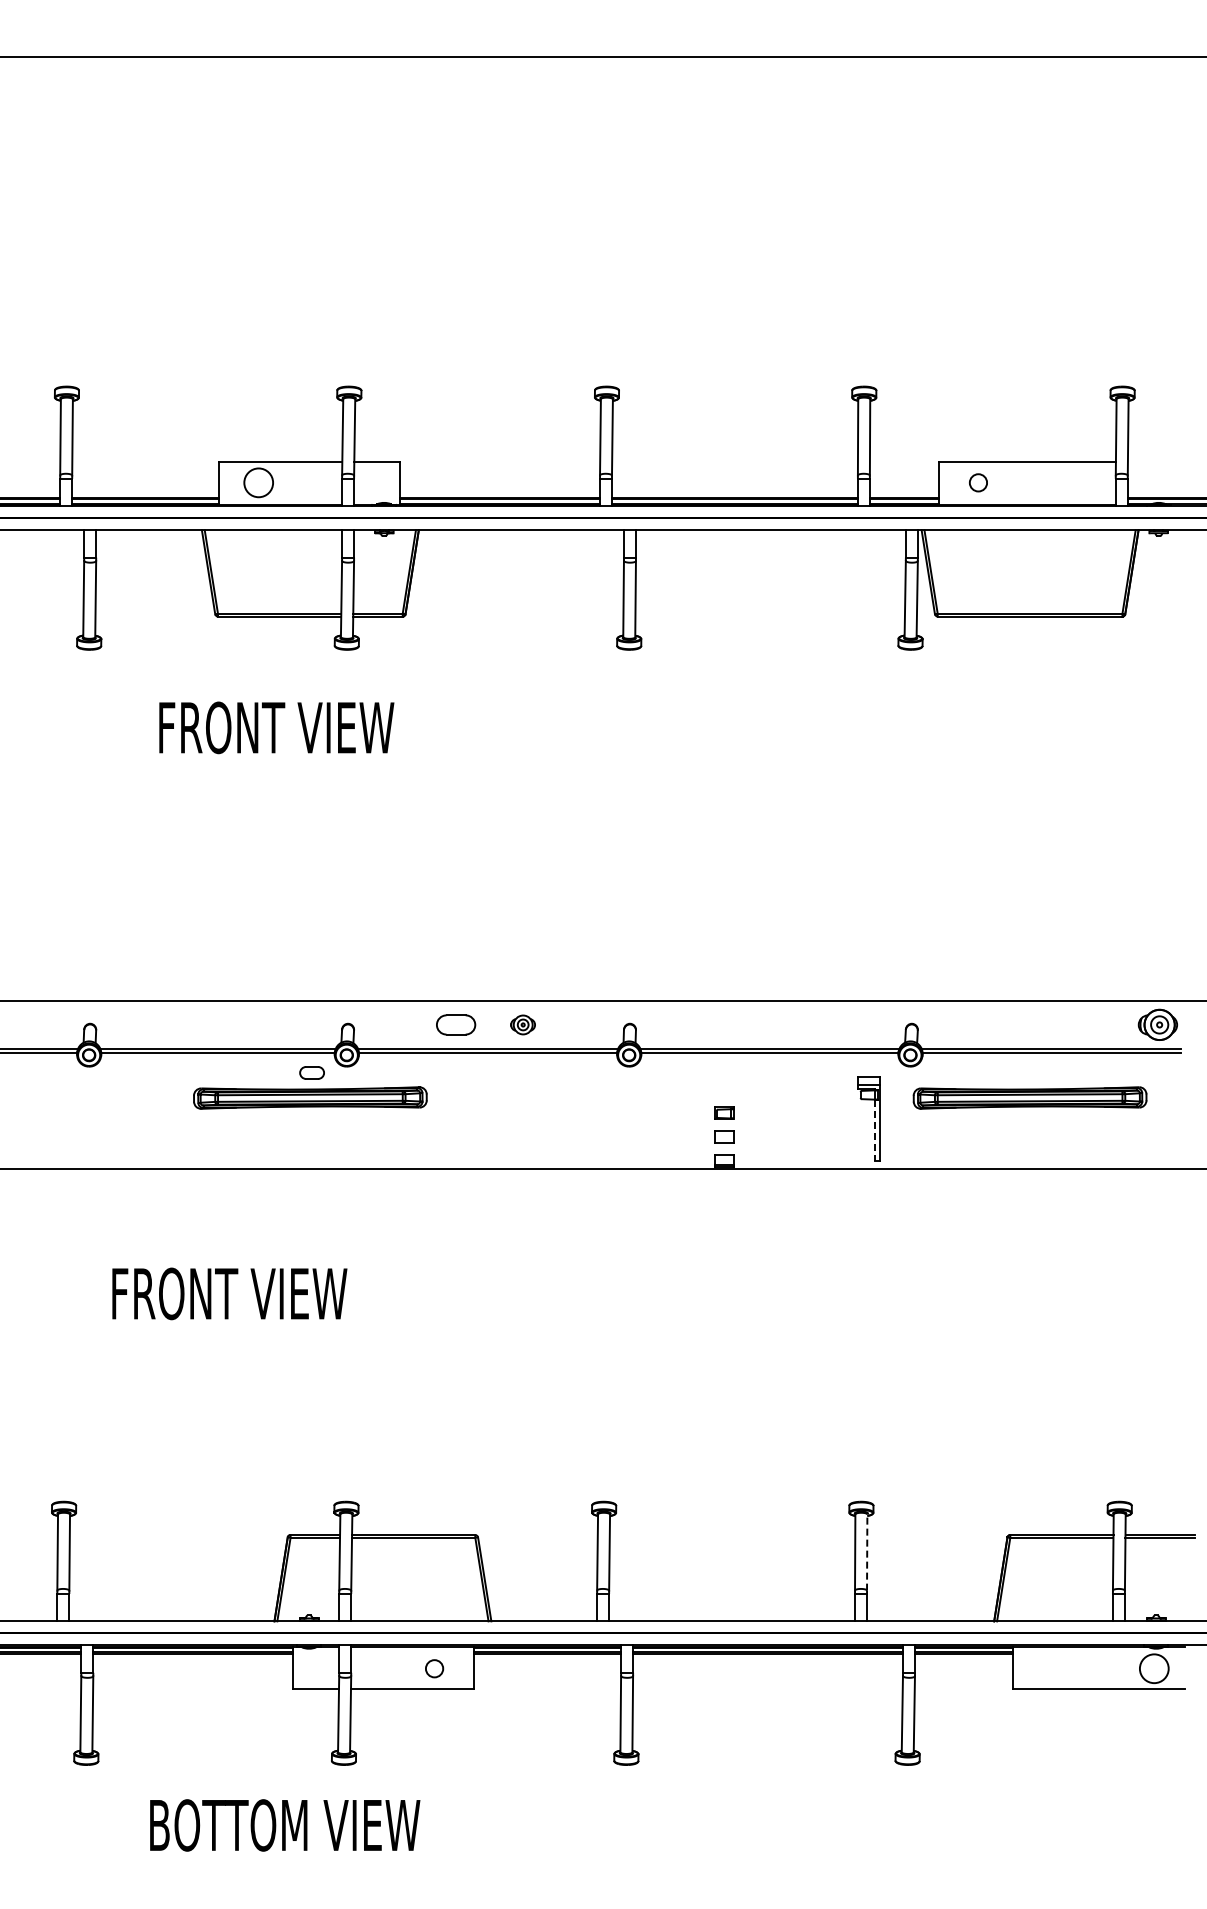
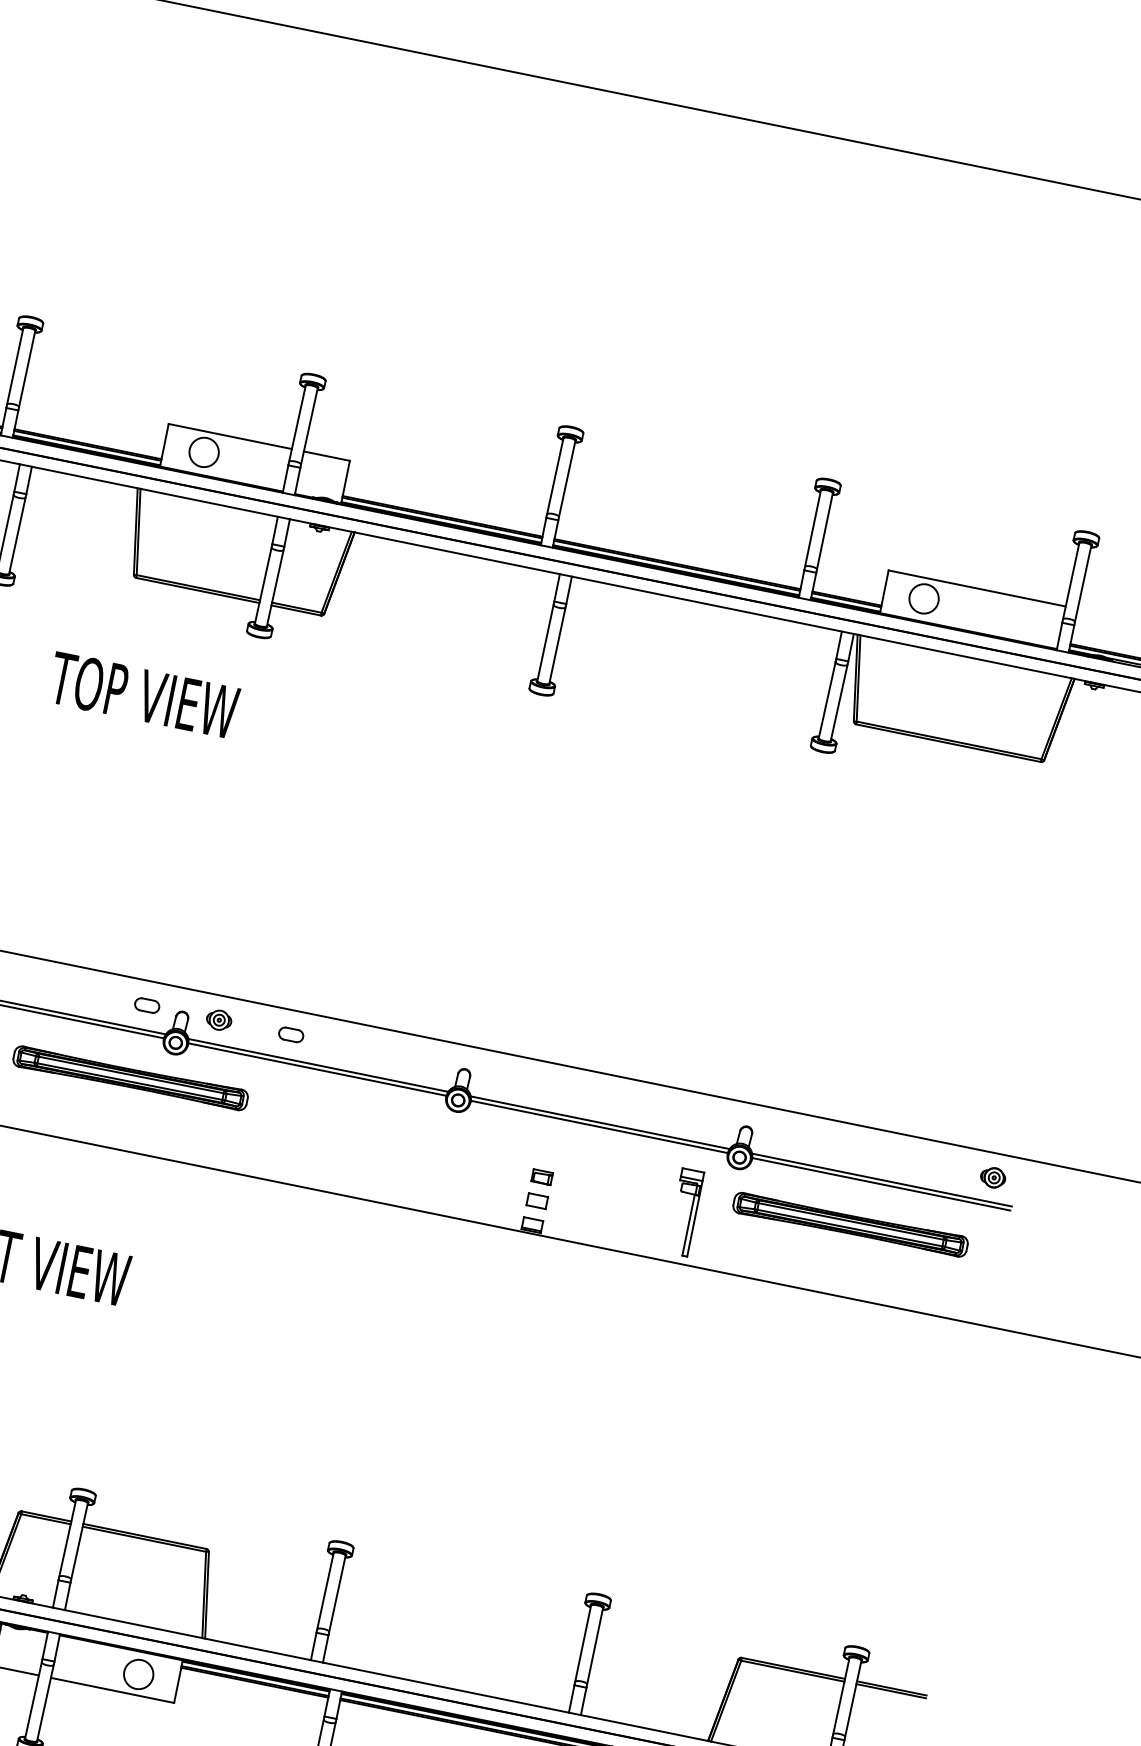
circle: (978, 482) -> (924, 598), size x1.67
text: (274, 727) -> (170, 700), FRONT VIEW -> TOP VIEW
part: (455, 1024) -> (290, 1034), size x0.62
part: (522, 1024) -> (218, 1019), moved
part: (1157, 1024) -> (992, 1177), size x0.62
part: (311, 1072) -> (146, 1004), moved
line: (874, 1130) -> (688, 1225), dashed -> solid
line: (867, 1552) -> (595, 1646), dashed -> solid
circle: (434, 1668) -> (138, 1674), size x1.67

